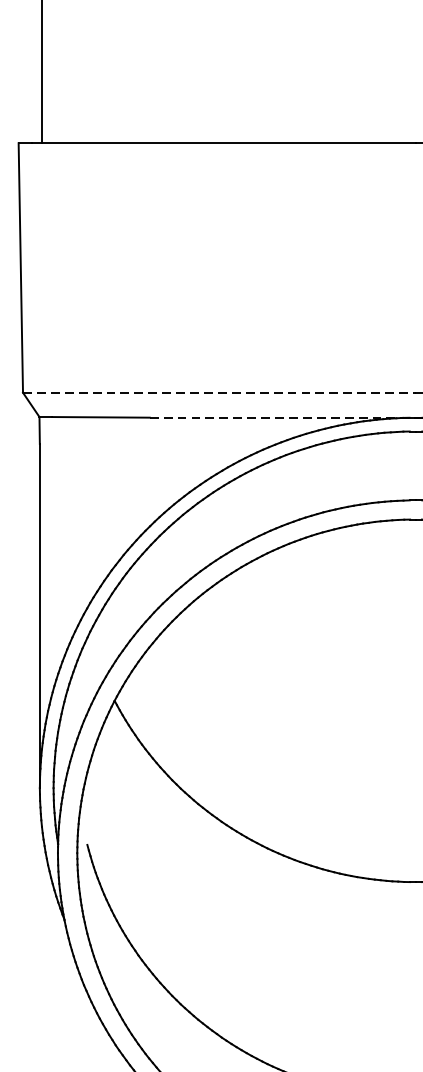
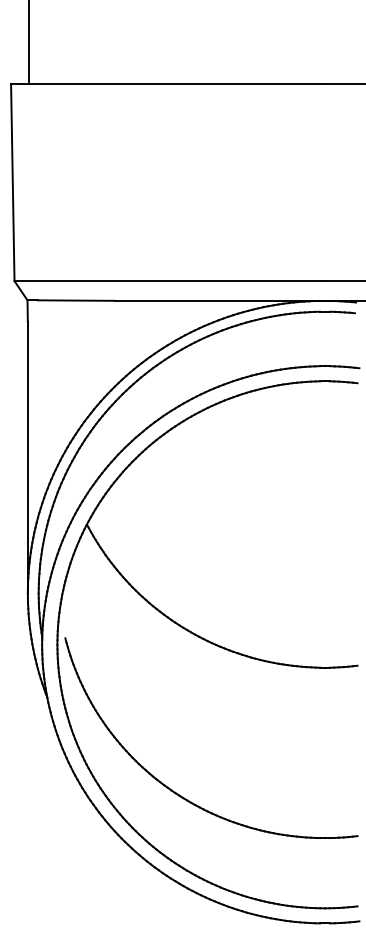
line: (220, 393) -> (170, 281), dashed -> solid
line: (283, 417) -> (220, 300), dashed -> solid

